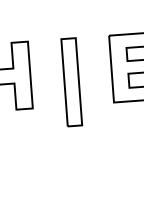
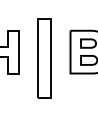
part: (71, 82) -> (44, 58), size x1.4

